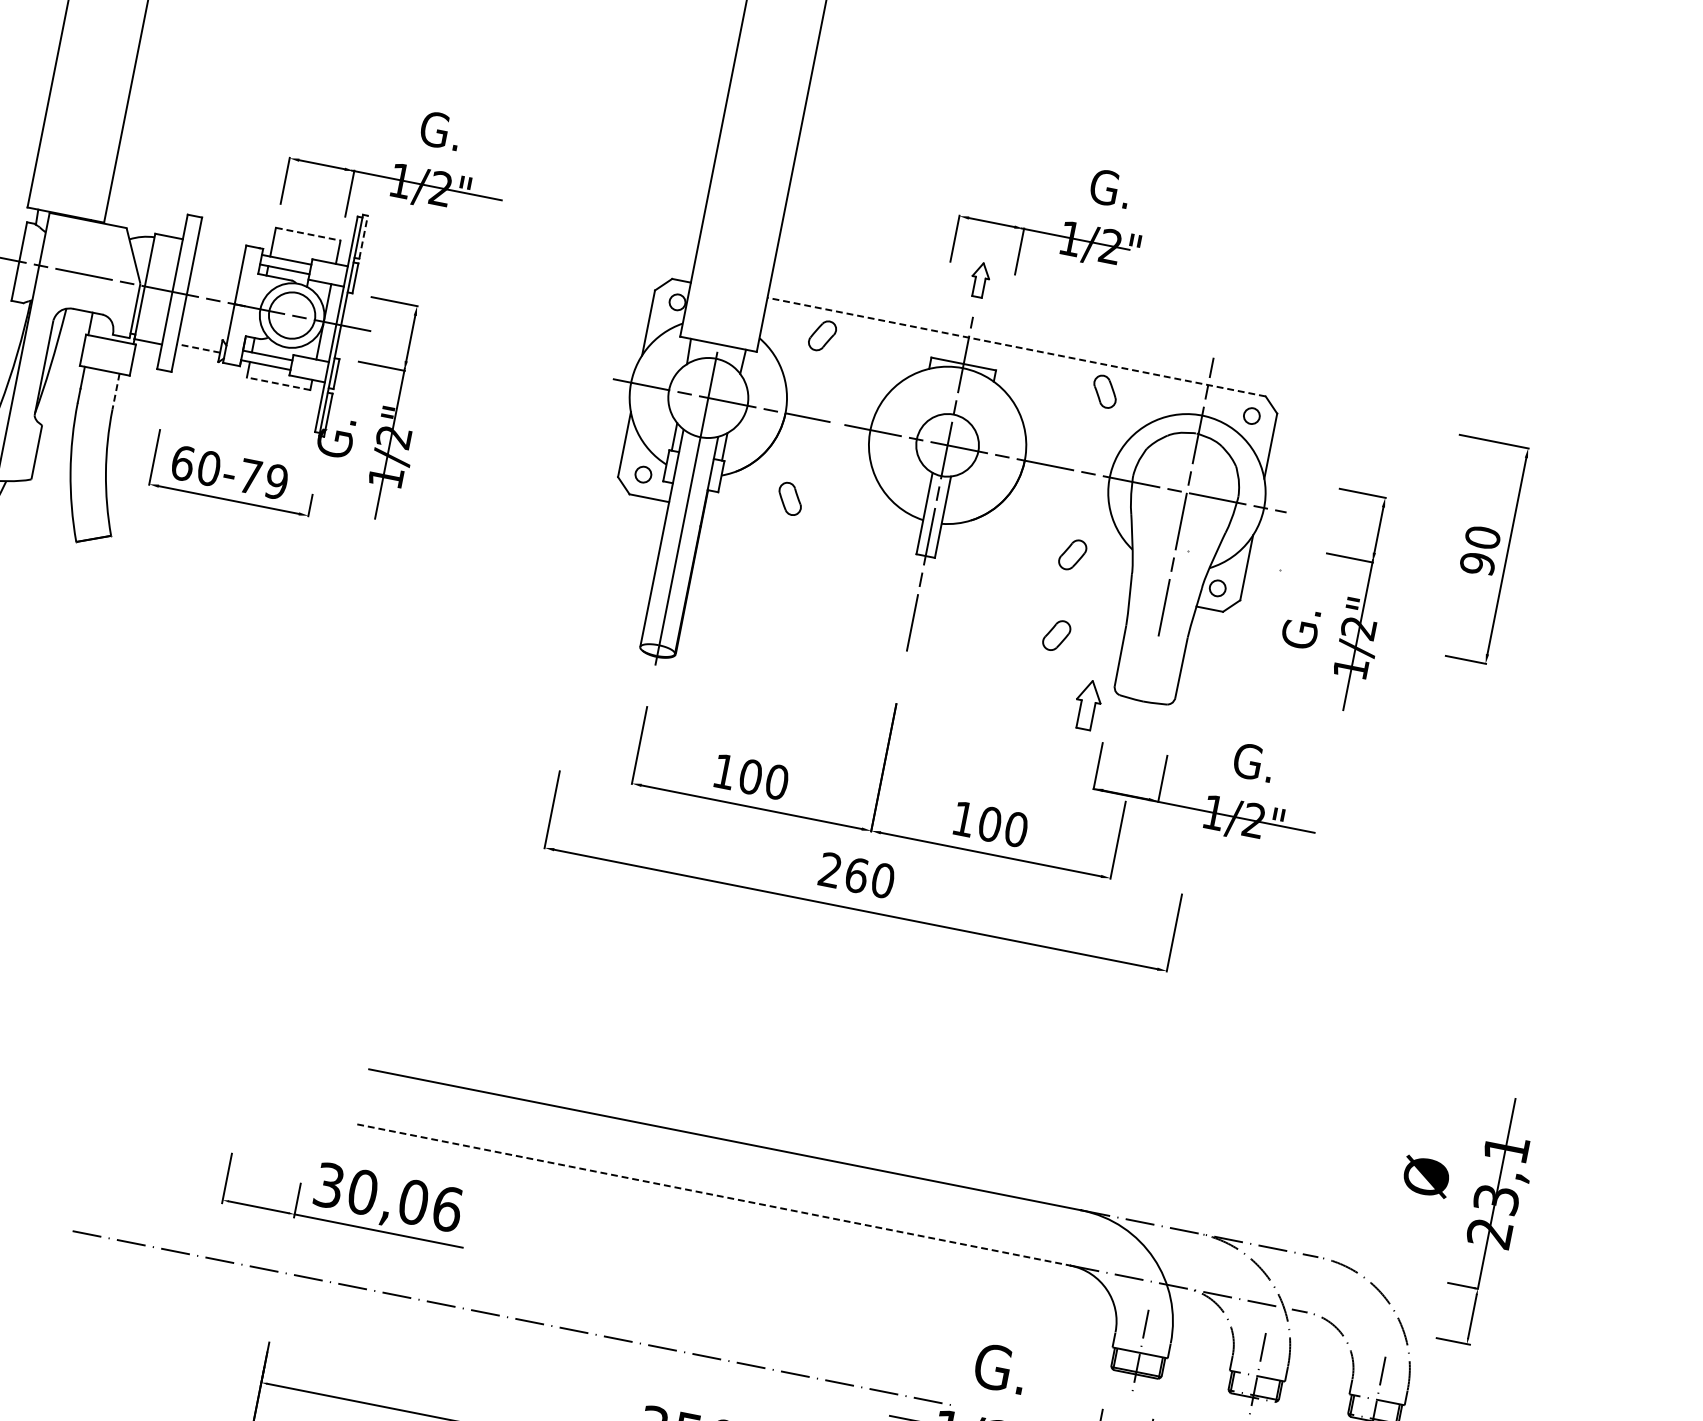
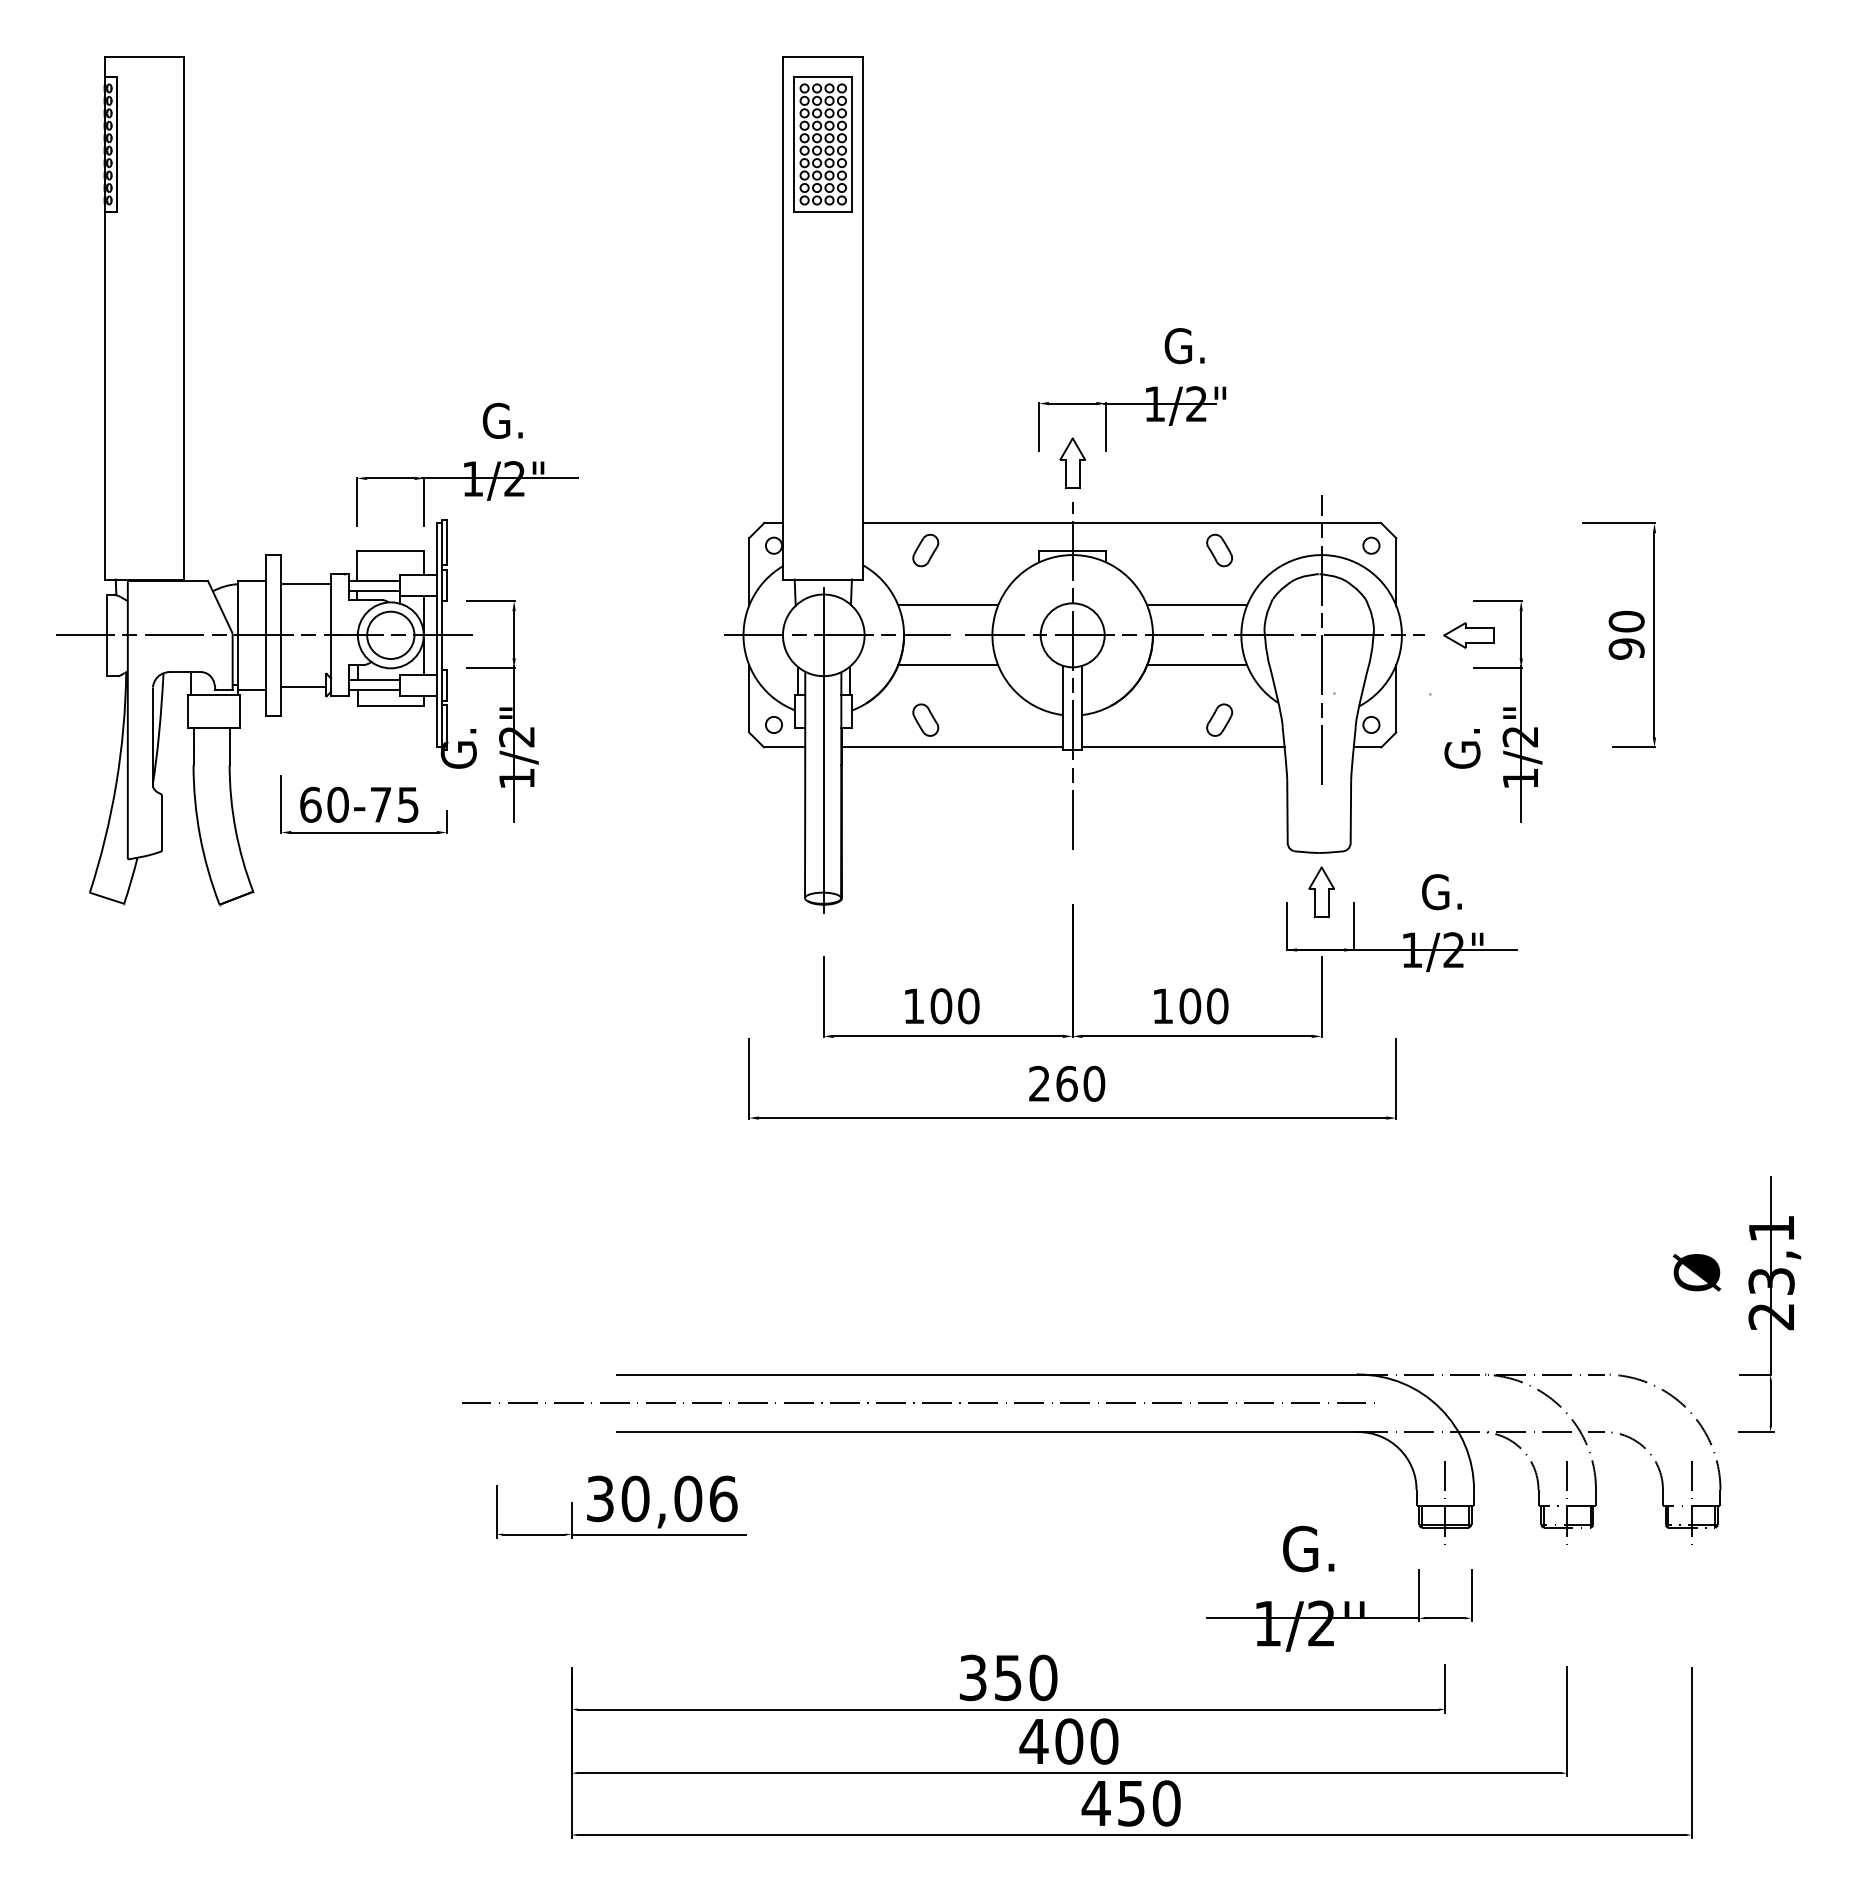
line: (307, 233) -> (390, 550), dashed -> solid
line: (363, 236) -> (446, 542), dashed -> solid
line: (220, 249) -> (306, 583), added
part: (980, 280) -> (1072, 463), size x1.43
line: (1015, 347) -> (1121, 523), dashed -> solid
line: (198, 348) -> (303, 686), dashed -> solid
line: (278, 383) -> (390, 706), dashed -> solid
line: (115, 391) -> (229, 746), dashed -> solid
line: (833, 393) -> (948, 605), added
line: (1073, 440) -> (1197, 605), added
line: (822, 450) -> (948, 665), added
text: (275, 481) -> (407, 804), 60-79 -> 60-75
line: (1061, 498) -> (1197, 665), added
part: (1328, 520) -> (1468, 635), added
line: (810, 530) -> (952, 747), added
line: (1032, 574) -> (1183, 747), added
part: (1056, 634) -> (1219, 803), removed
part: (1087, 705) -> (1321, 892), moved
line: (713, 1195) -> (987, 1432), dashed -> solid
line: (508, 1316) -> (914, 1402), moved

